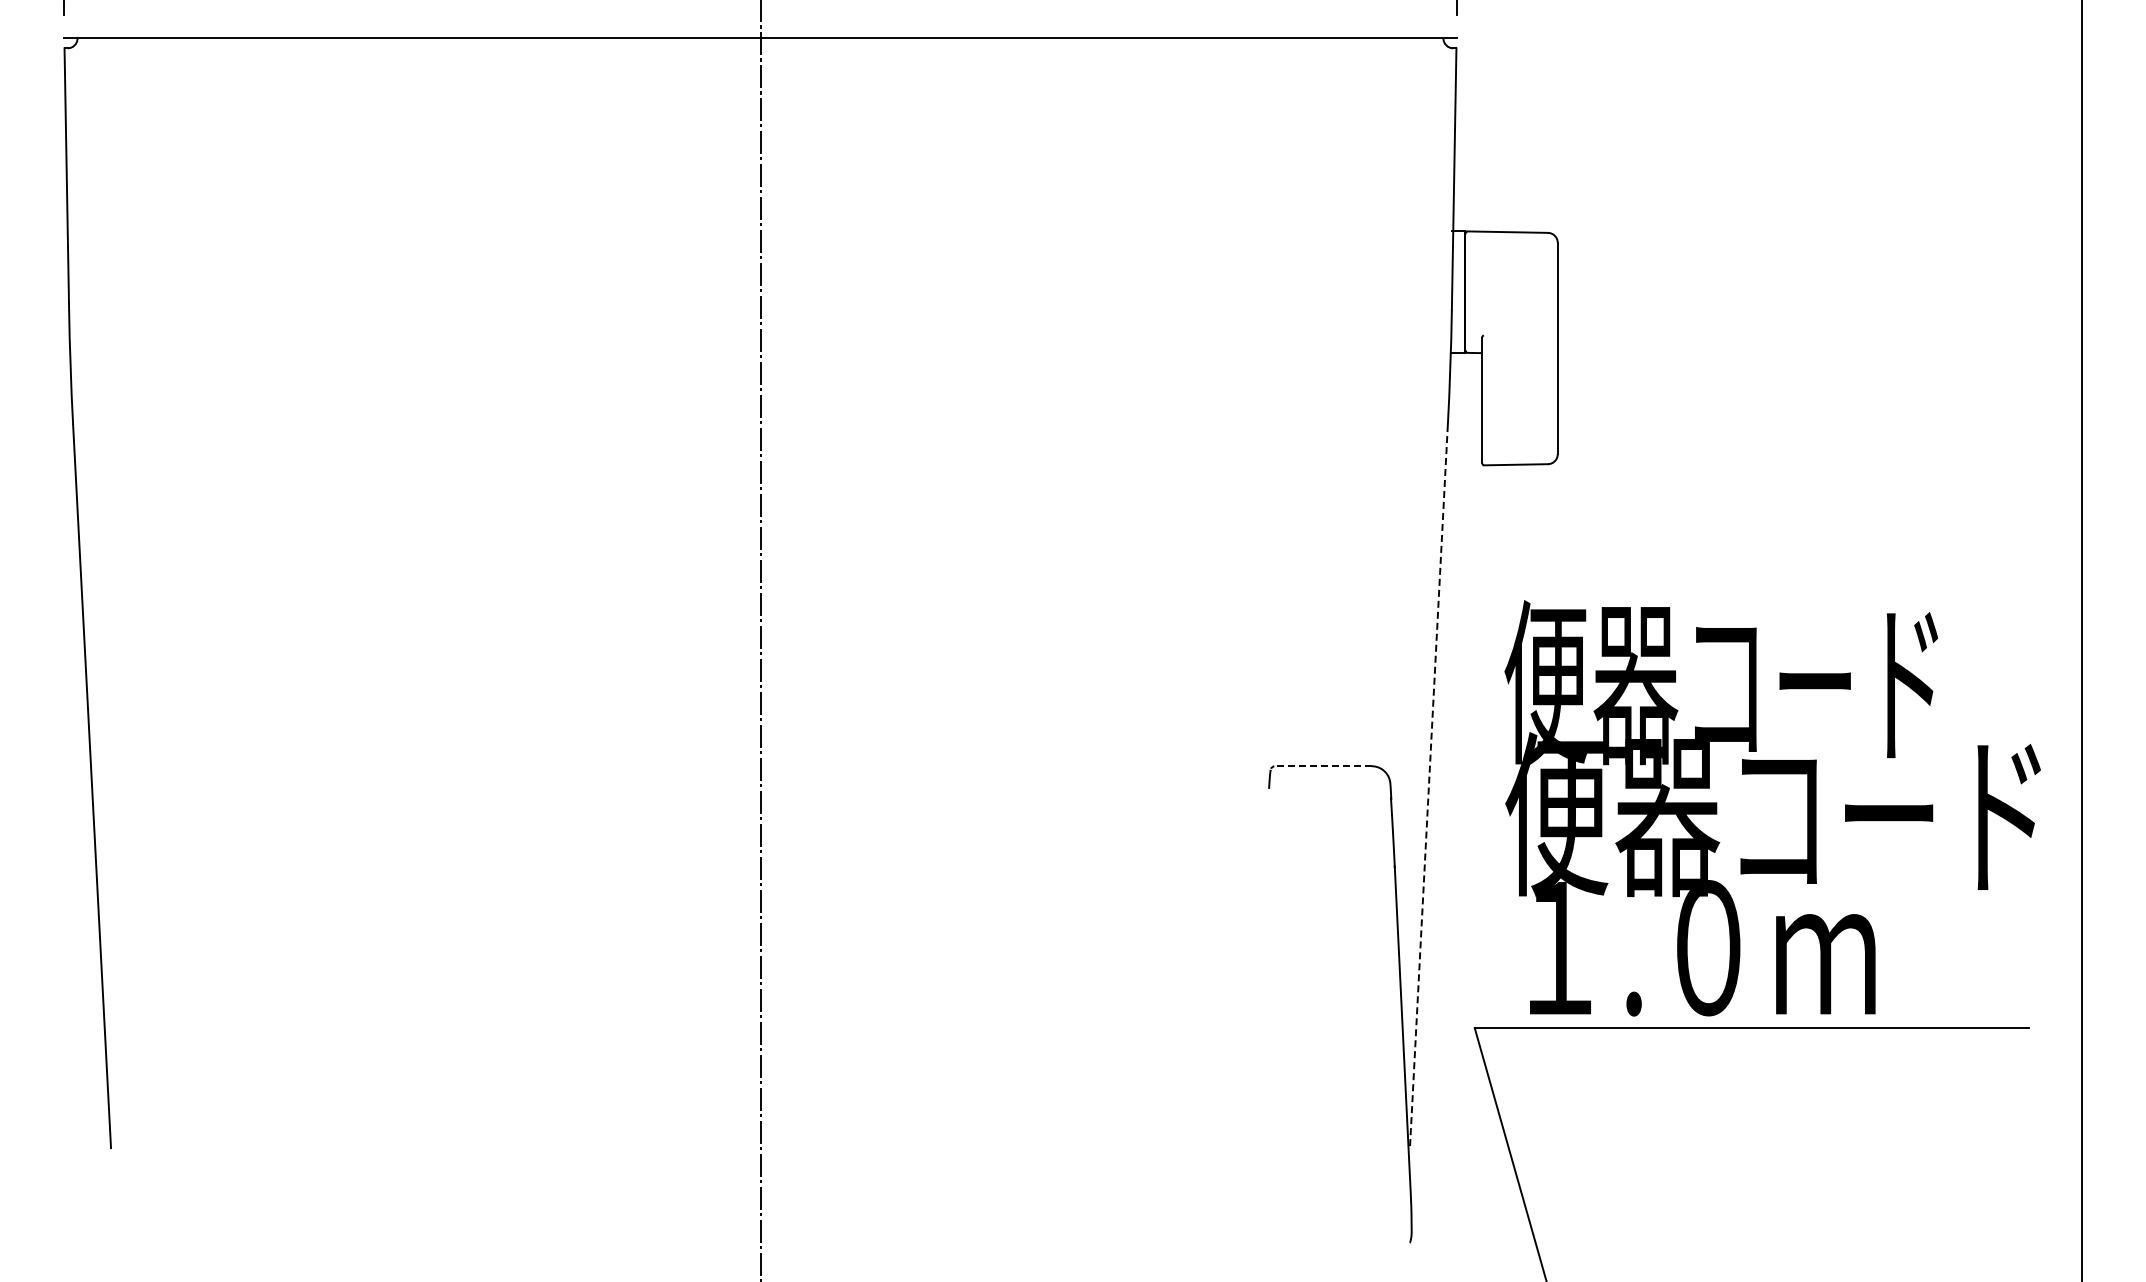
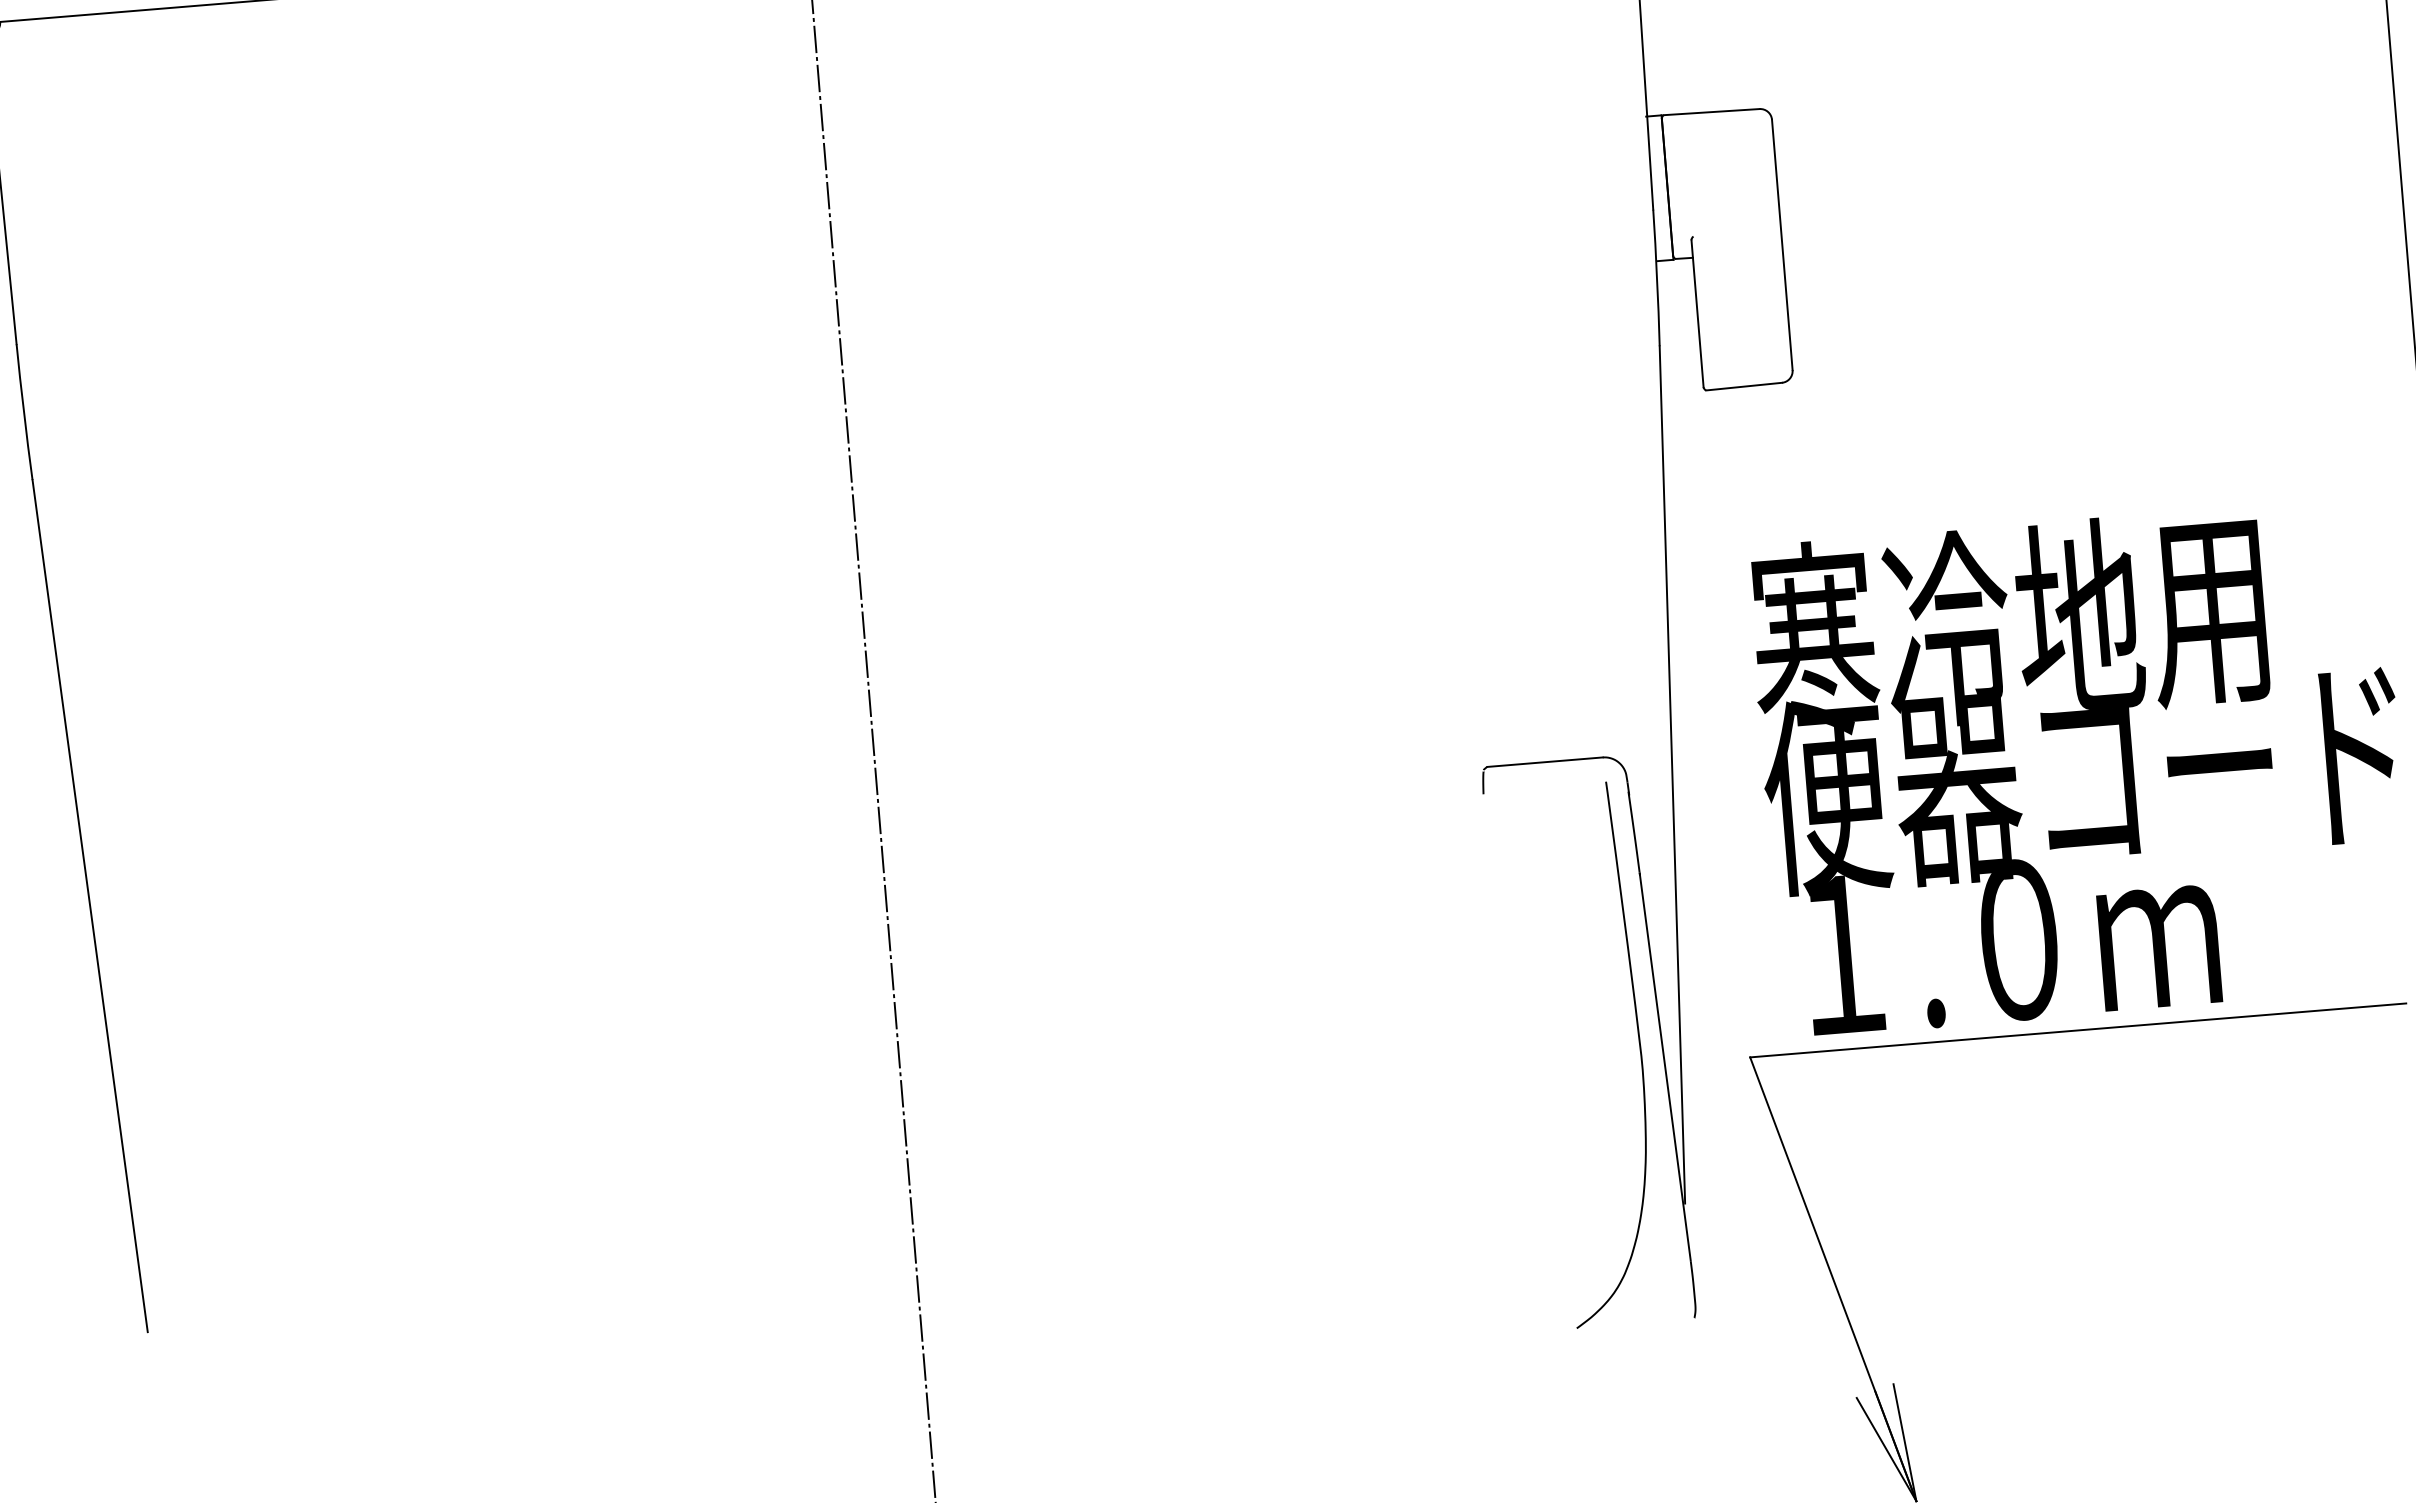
text: (1721, 682) -> (2008, 624), 便器コード -> 寒冷地用
line: (1322, 766) -> (1544, 762), dashed -> solid
line: (1428, 786) -> (1671, 775), dashed -> solid
curve: (1382, 1015) -> (1639, 1051), added

